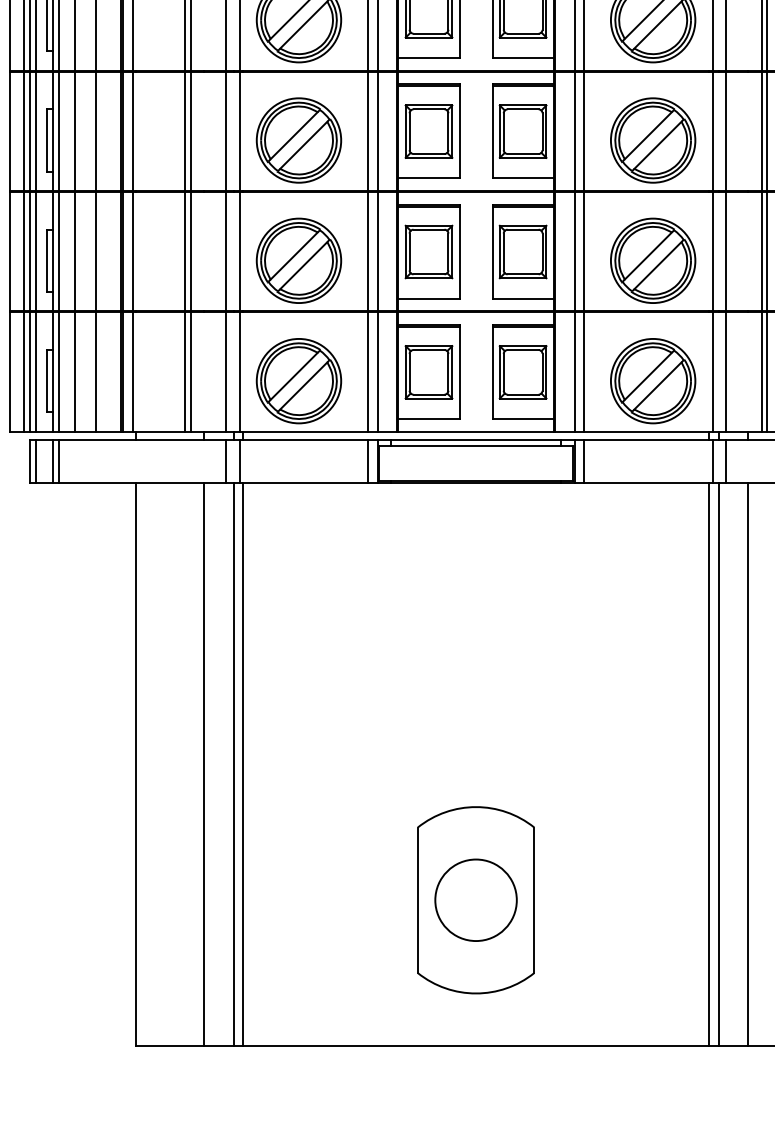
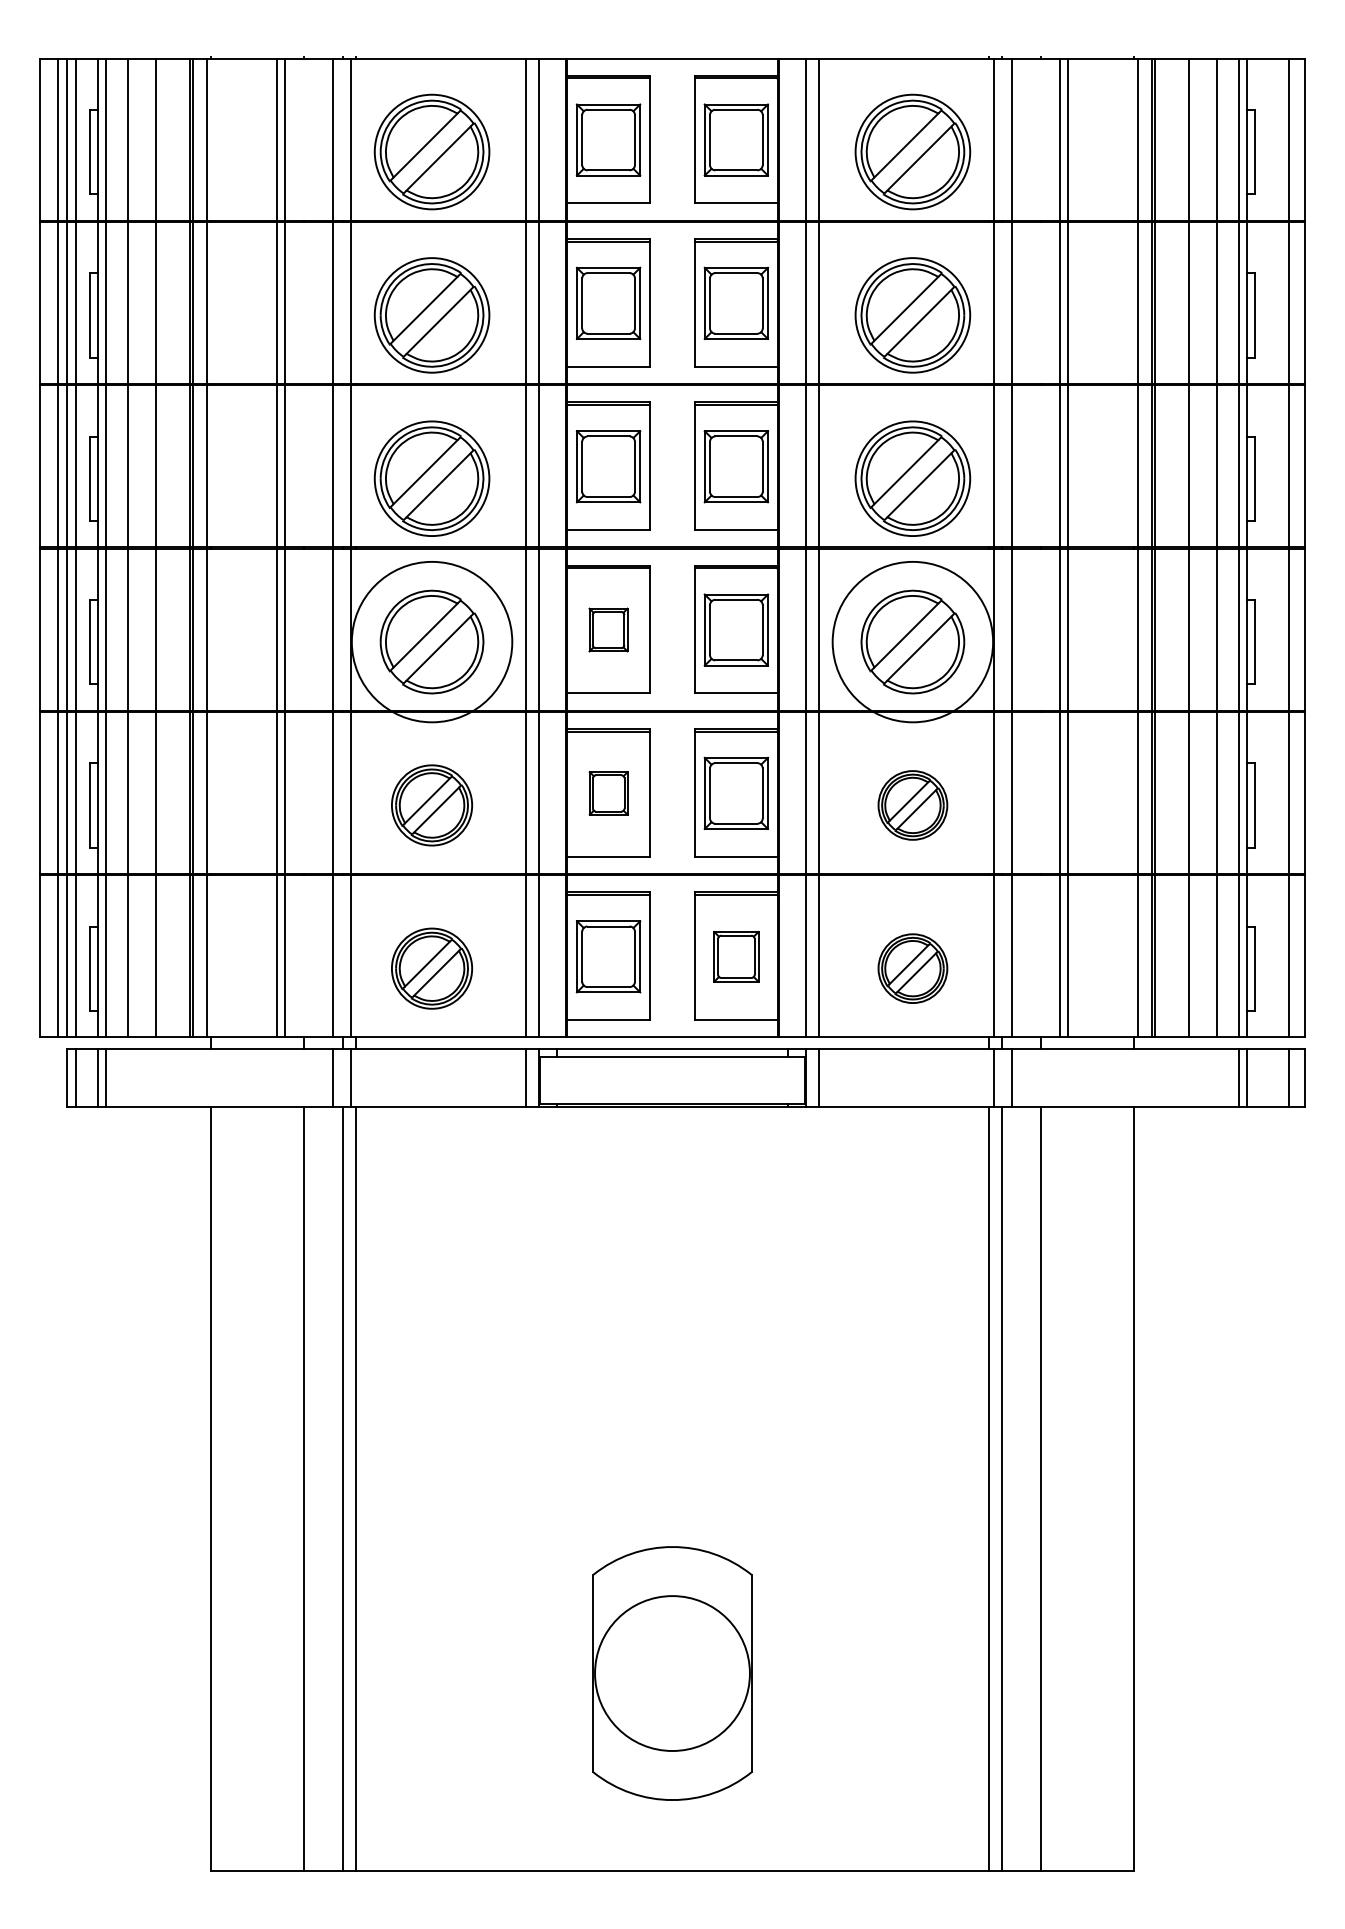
part: (428, 131) -> (608, 629), size x0.6
circle: (298, 140) -> (431, 641), size x1.4
circle: (652, 140) -> (912, 641), size x1.4
part: (428, 252) -> (608, 793), size x0.6
part: (298, 260) -> (431, 805), size x0.7
part: (652, 260) -> (912, 805), size x0.6
part: (523, 372) -> (736, 956), size x0.7
part: (298, 380) -> (431, 968), size x0.7
part: (652, 380) -> (912, 968), size x0.6
circle: (476, 900) -> (672, 1673), size x1.4

